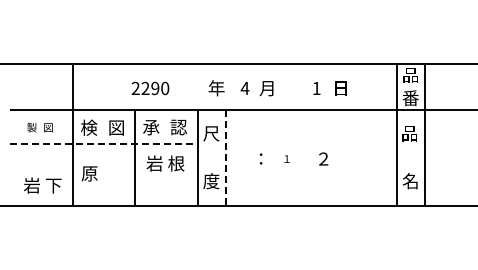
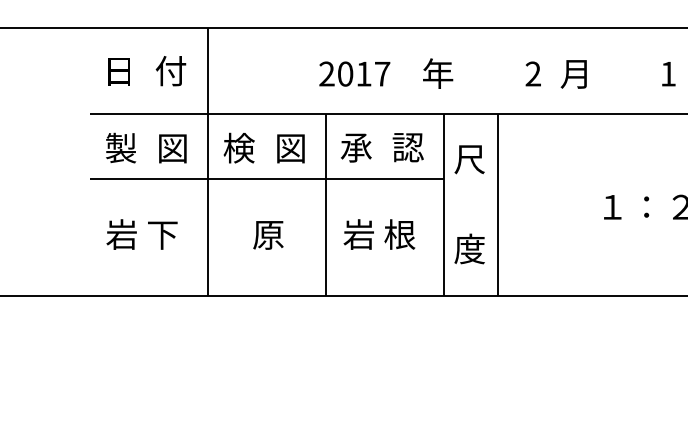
part: (40, 86) -> (147, 70), added
text: (244, 87) -> (532, 72), 4 -> 2
text: (155, 88) -> (364, 74), 2290 -> 2017
text: (216, 88) -> (437, 74), moved
part: (39, 127) -> (145, 147), size x1.67
line: (104, 143) -> (268, 177), dashed -> solid
line: (226, 158) -> (498, 206), dashed -> solid
part: (260, 158) -> (645, 206), moved
part: (286, 158) -> (611, 206), size x1.67
text: (165, 163) -> (379, 234), moved
text: (89, 173) -> (268, 234), moved
text: (42, 185) -> (141, 234), moved

